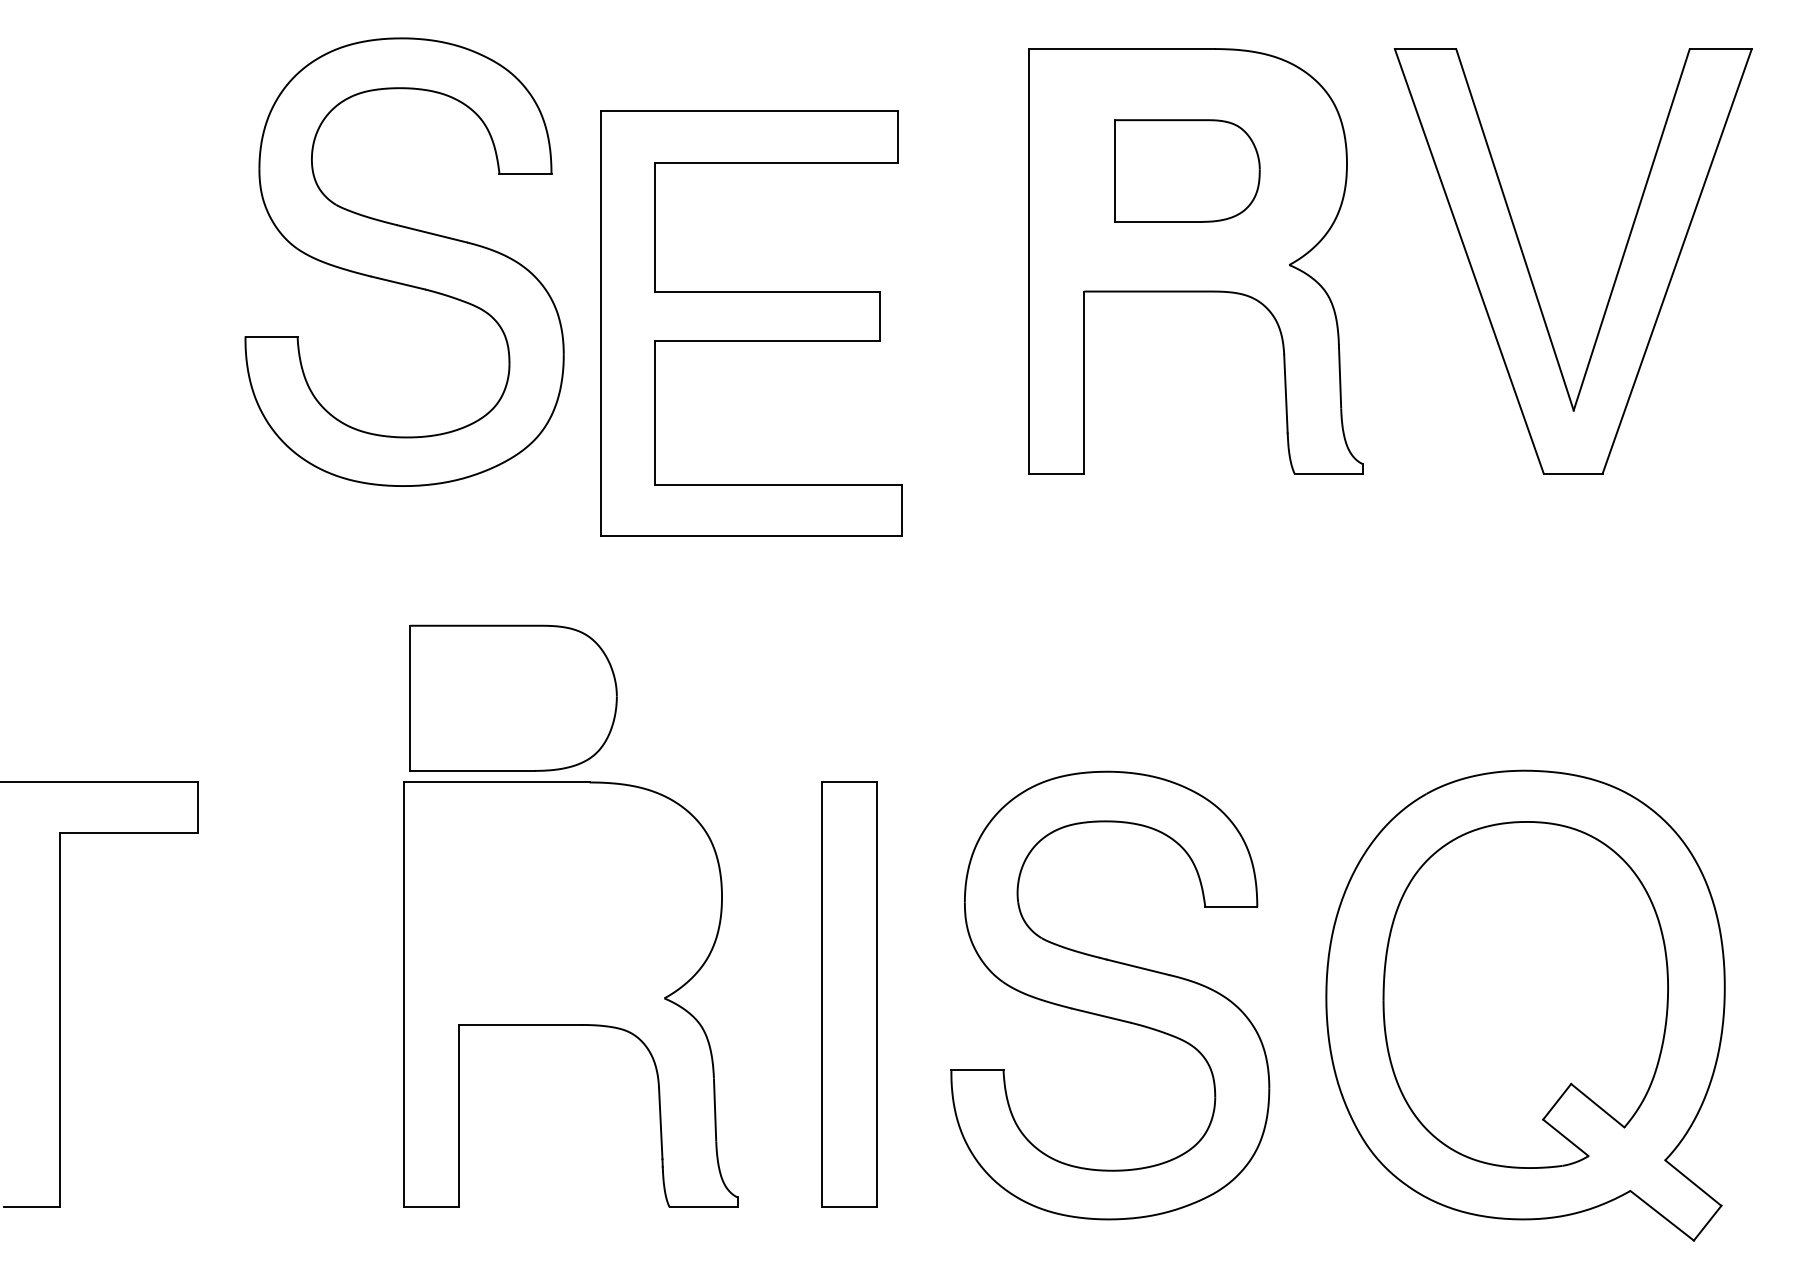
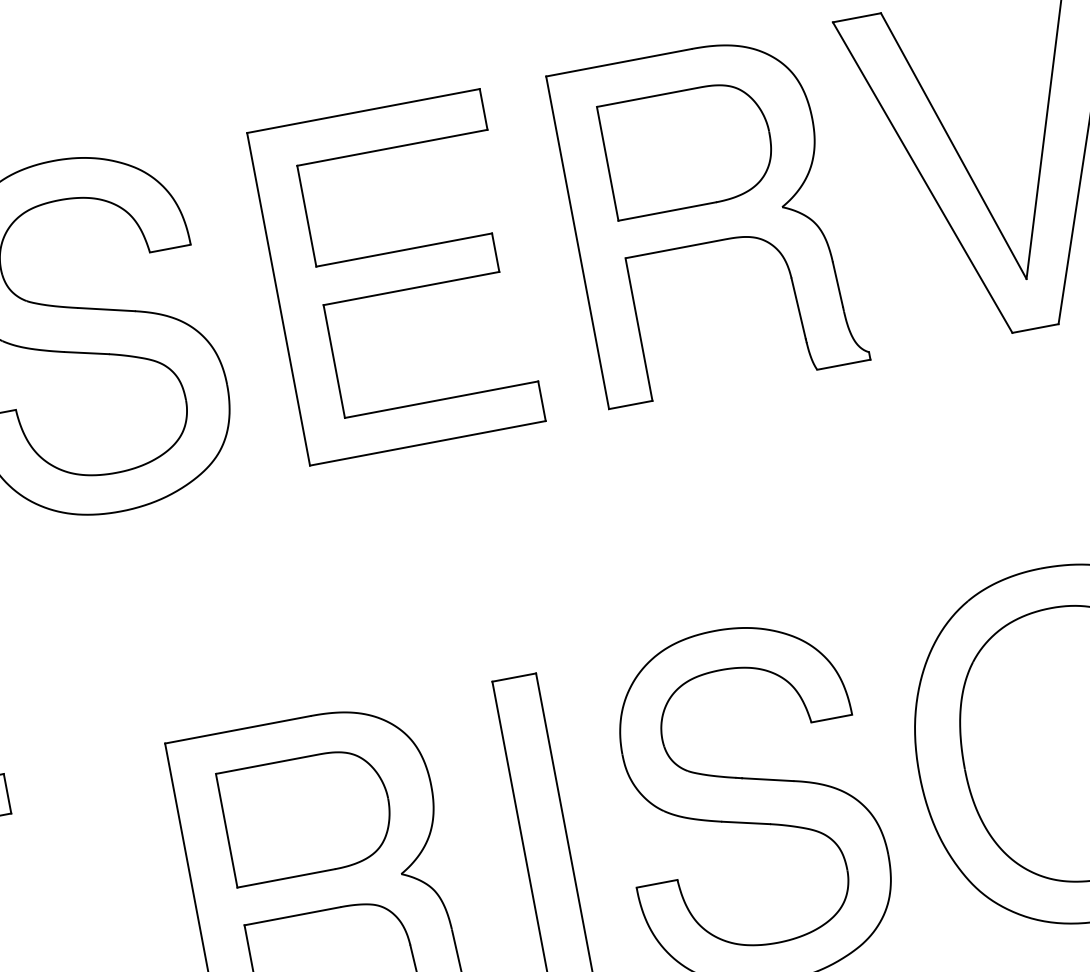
part: (1187, 170) -> (688, 148), size x1.43
part: (751, 323) -> (396, 277), moved
part: (513, 697) -> (307, 814), moved

